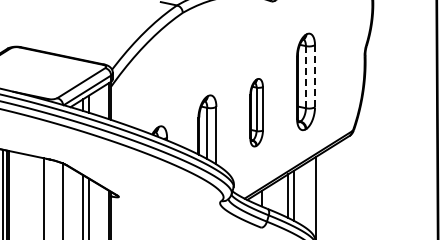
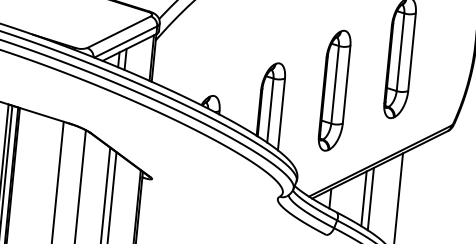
line: (305, 76) -> (400, 51), dashed -> solid
line: (315, 76) -> (412, 52), dashed -> solid
part: (256, 112) -> (334, 90), size x1.43

